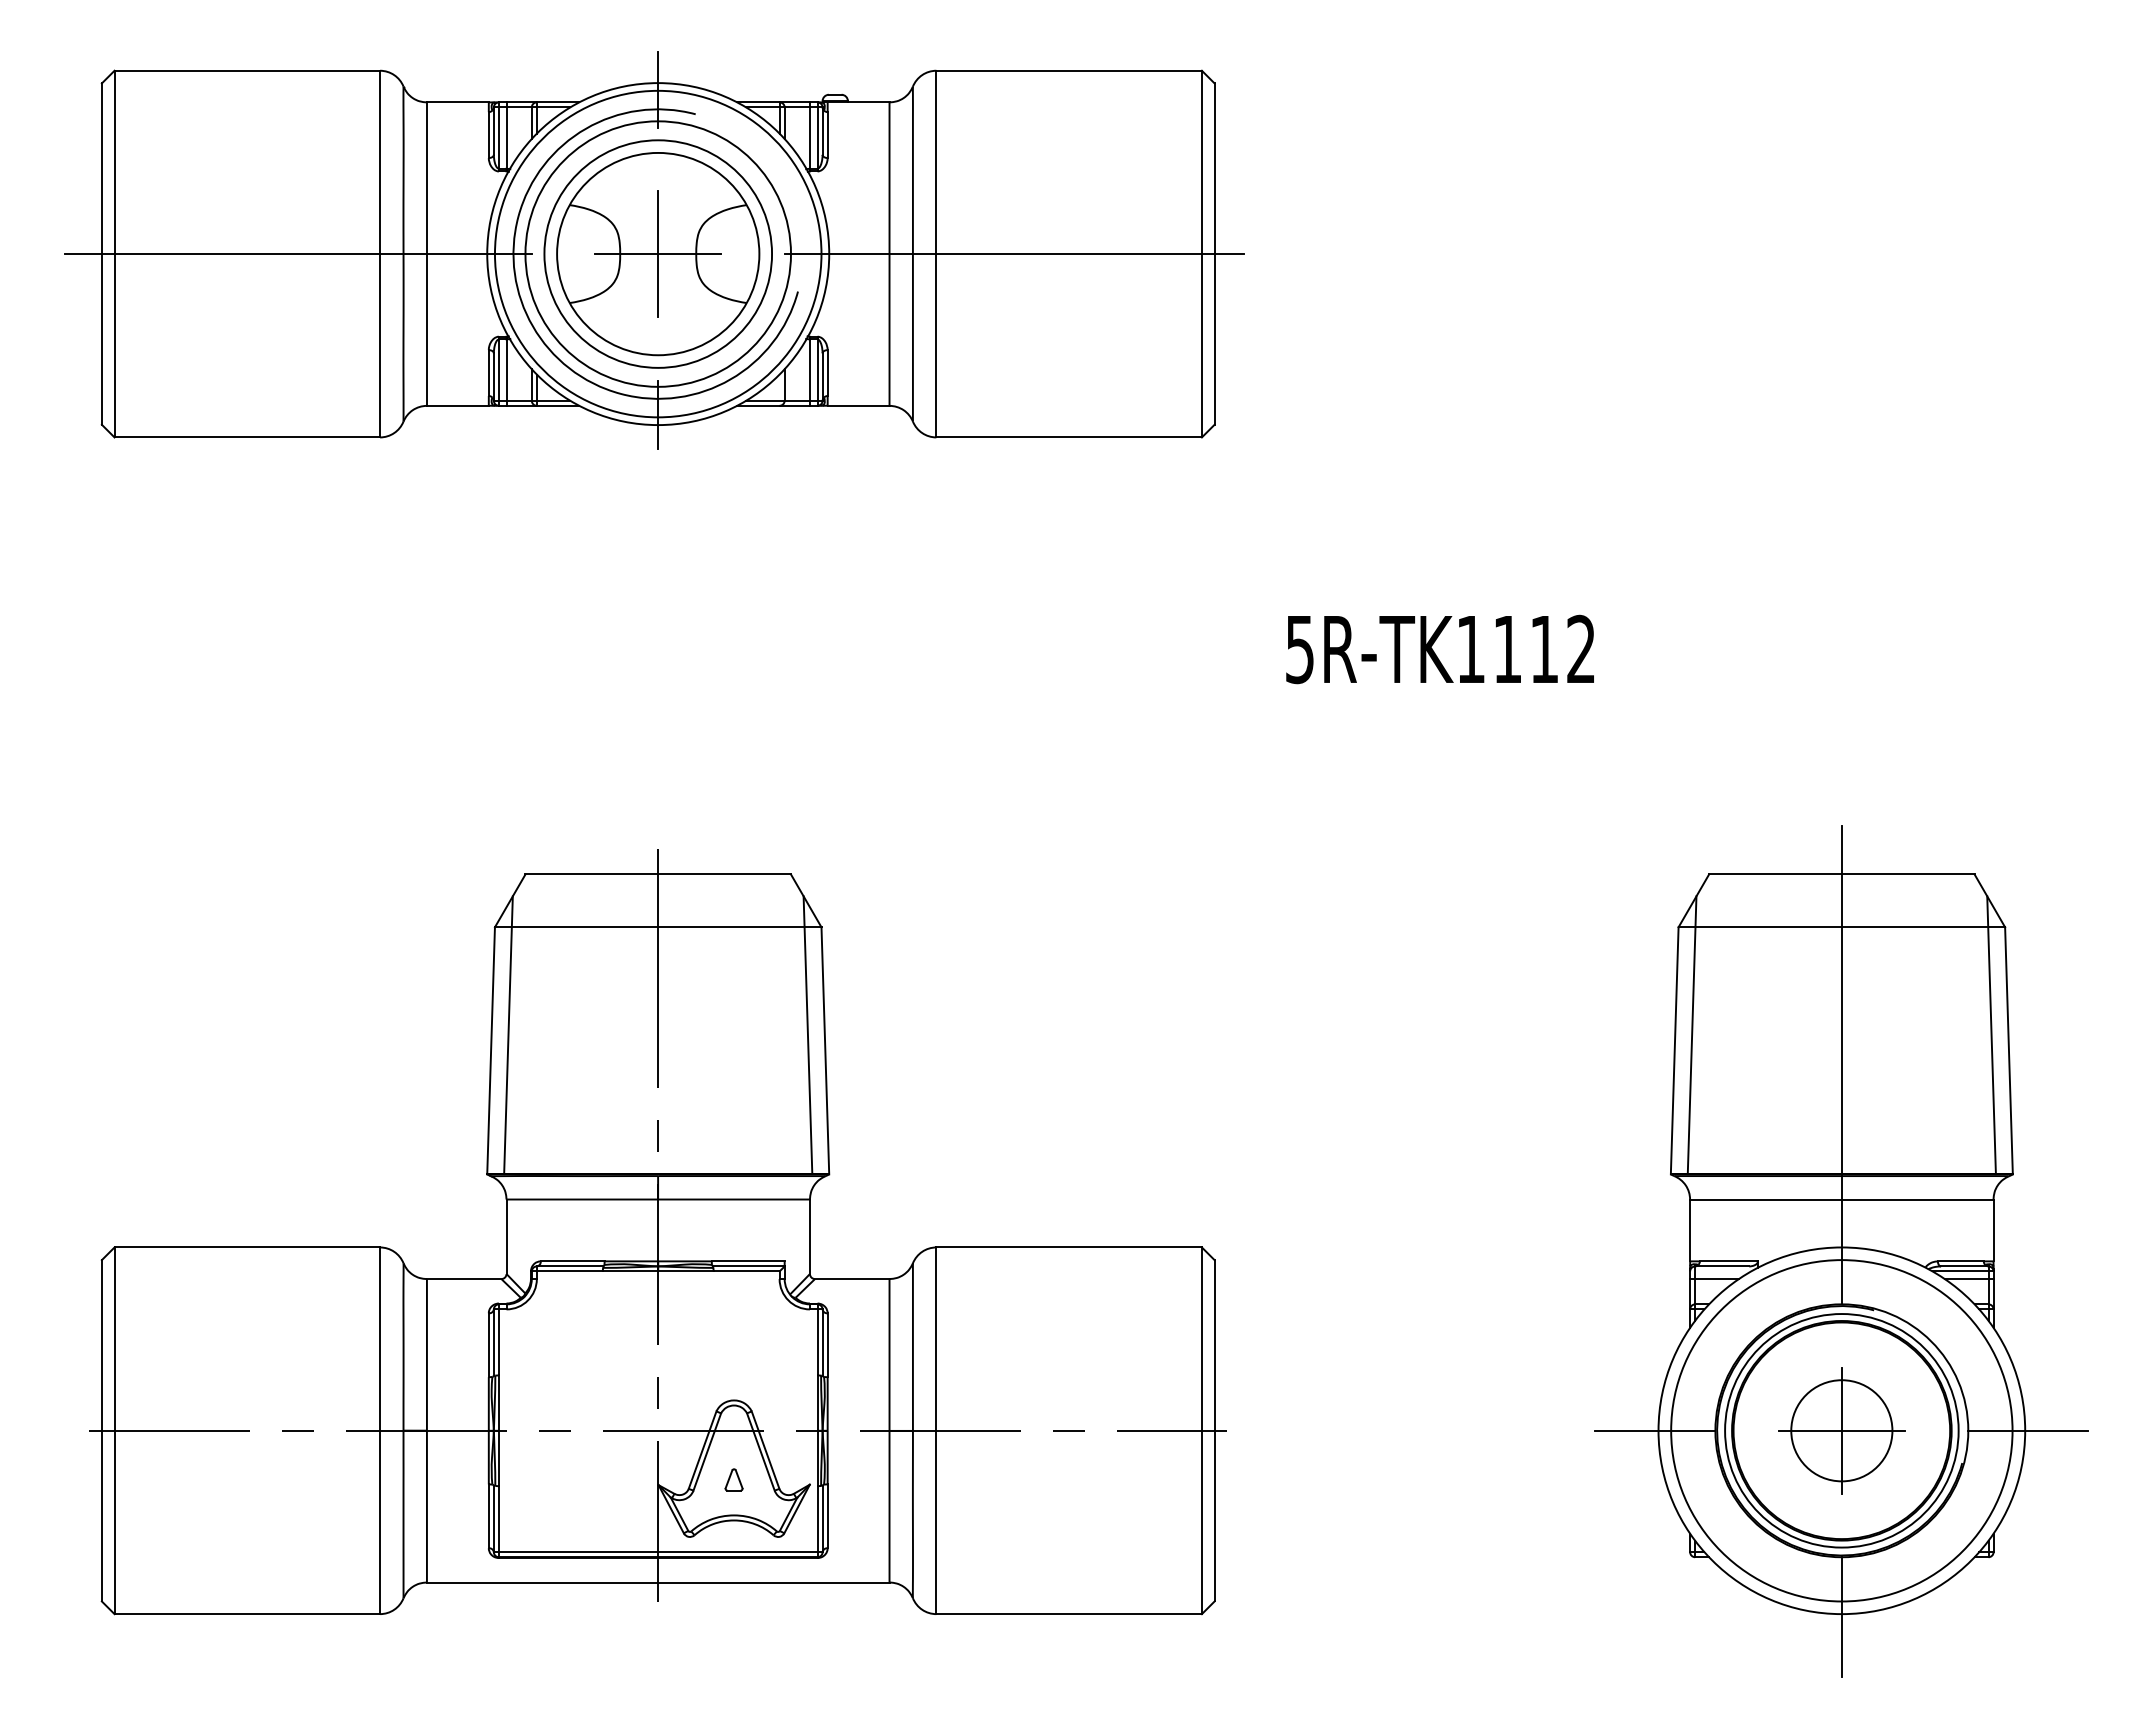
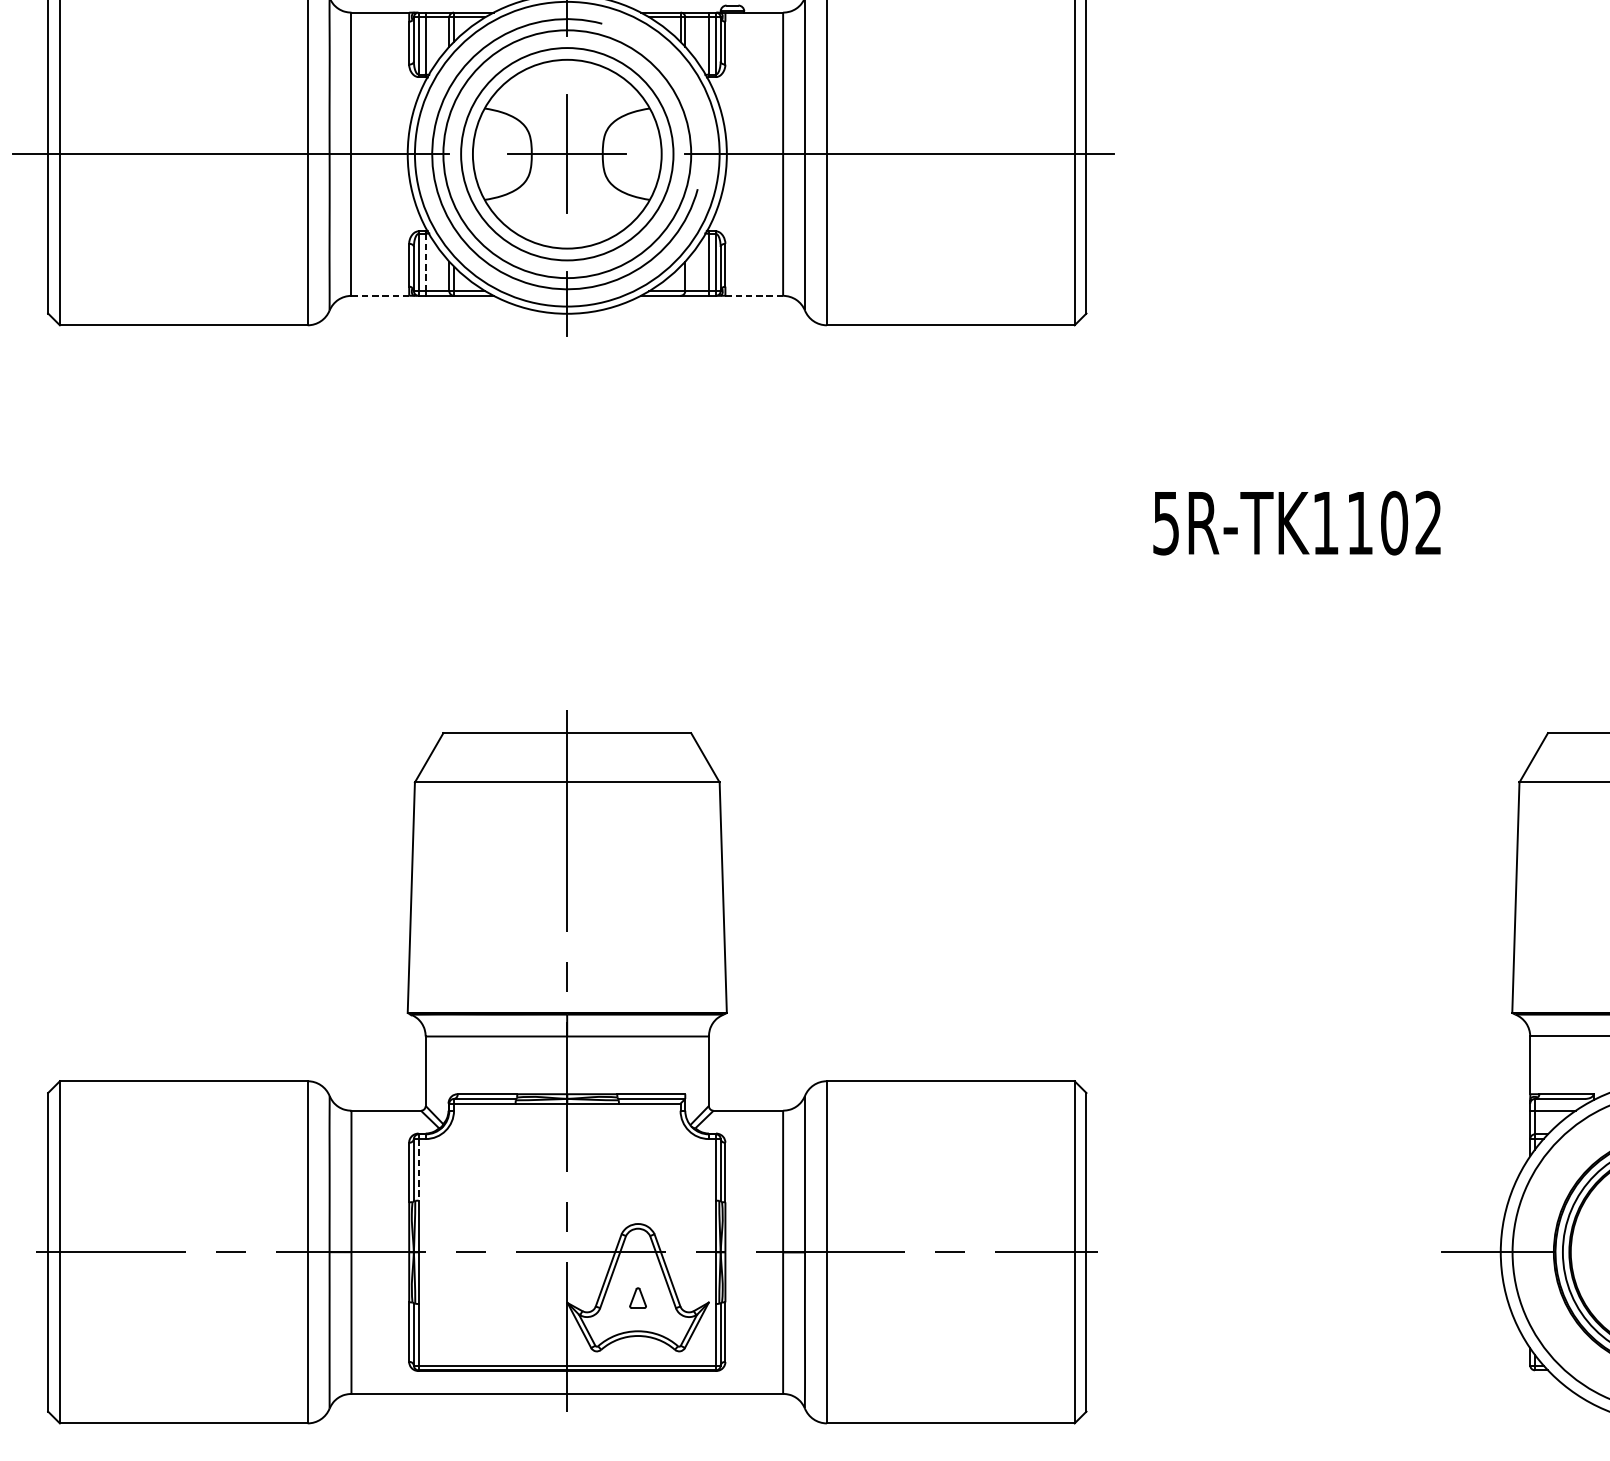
line: (506, 370) -> (425, 262), solid -> dashed
line: (457, 405) -> (379, 295), solid -> dashed
line: (858, 405) -> (754, 295), solid -> dashed
text: (1544, 649) -> (1394, 523), 5R-TK1112 -> 5R-TK1102
line: (508, 1035) -> (427, 883), removed
line: (807, 1035) -> (706, 883), removed
line: (1691, 1035) -> (1531, 883), removed
line: (498, 1342) -> (418, 1169), solid -> dashed

